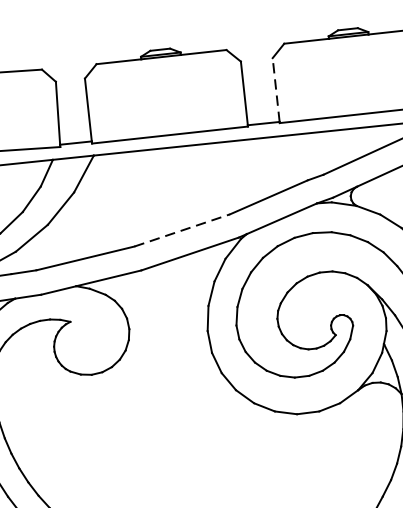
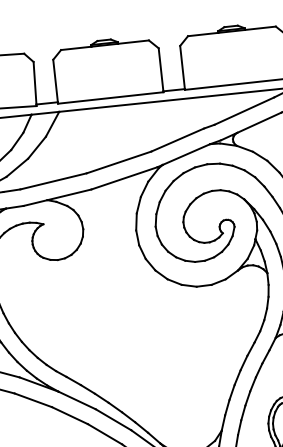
line: (276, 90) -> (182, 67), dashed -> solid
line: (182, 230) -> (119, 162), dashed -> solid

